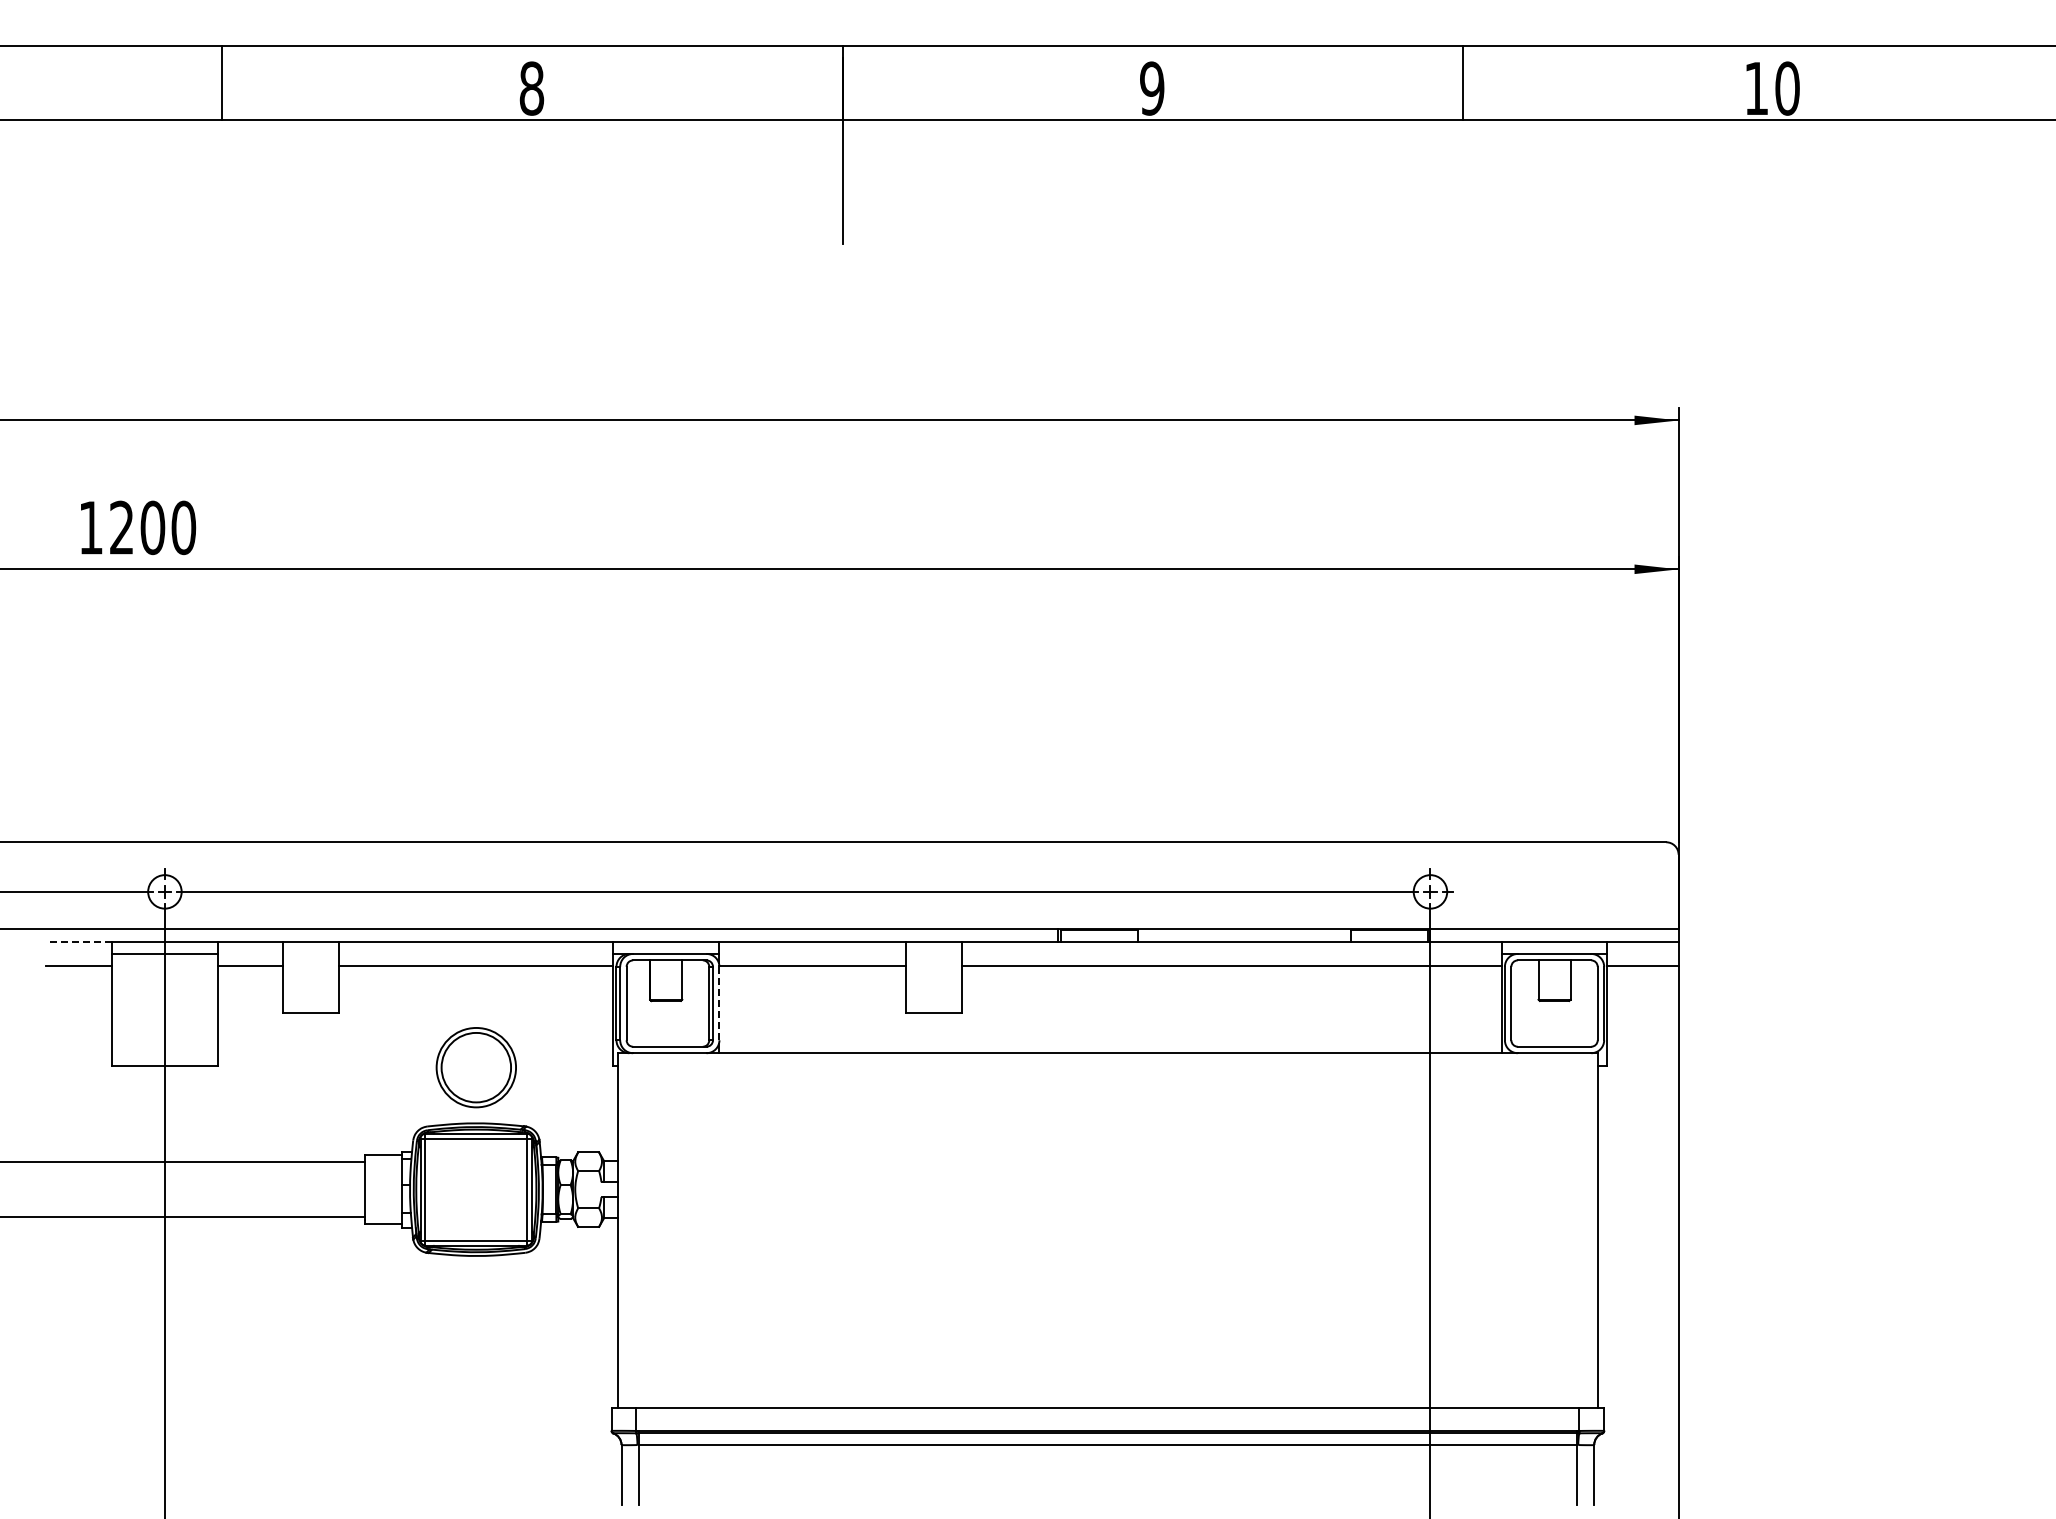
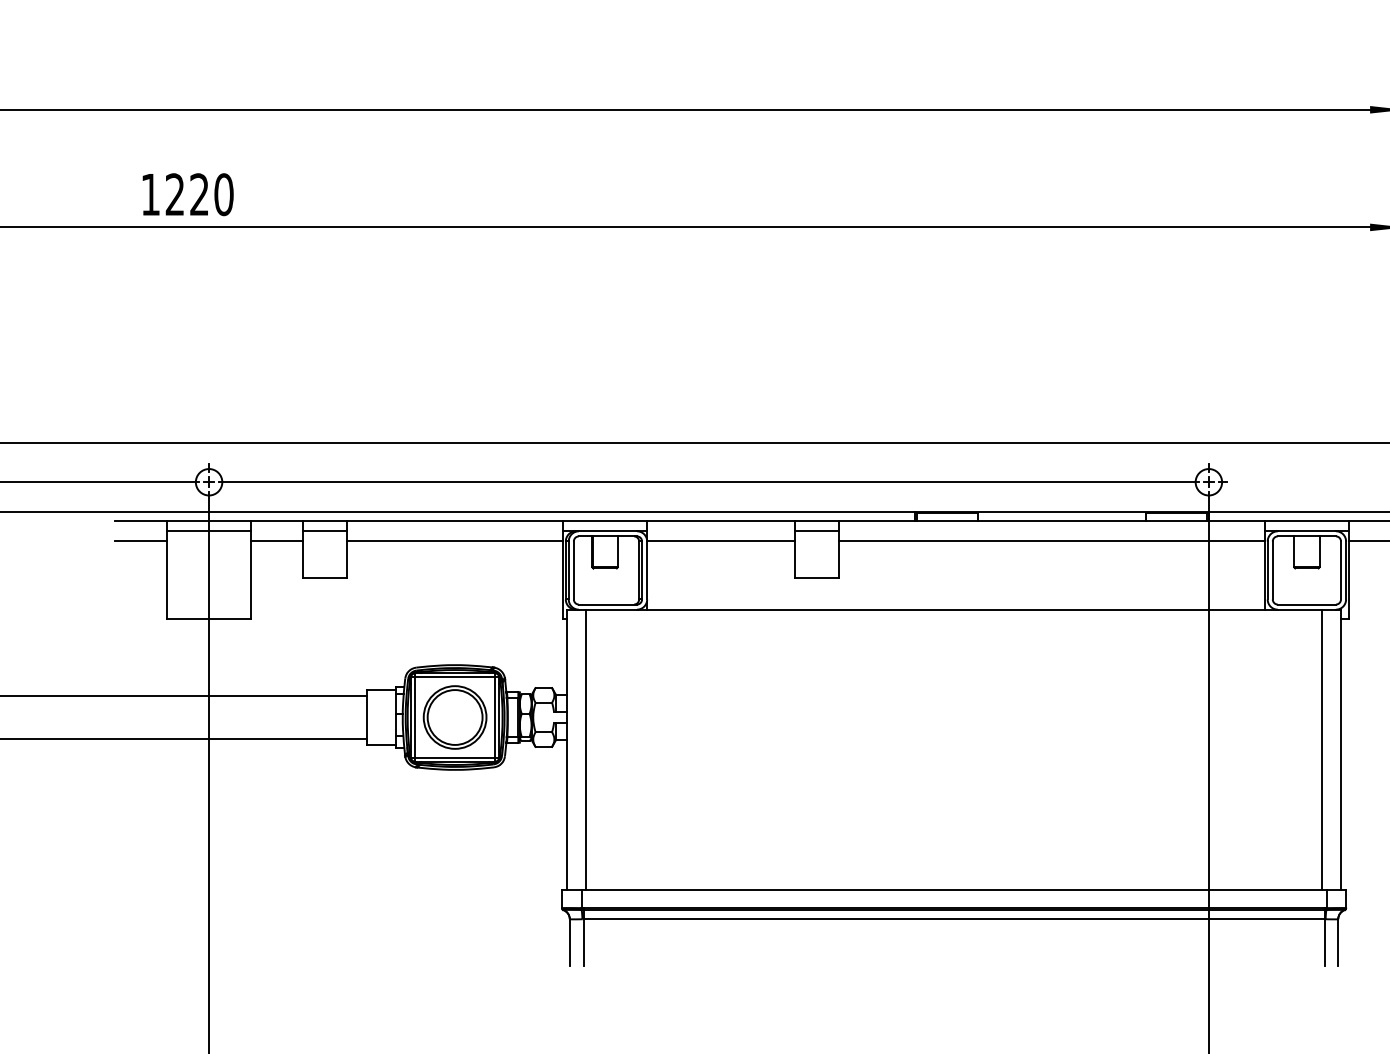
text: (152, 527) -> (199, 194), 1200 -> 1220
line: (79, 941) -> (141, 521), dashed -> solid
line: (311, 953) -> (324, 530), added
line: (934, 953) -> (817, 530), added
line: (719, 1003) -> (647, 570), dashed -> solid
part: (475, 1067) -> (454, 717), moved
line: (642, 1230) -> (586, 749), added
line: (1573, 1230) -> (1321, 749), added

